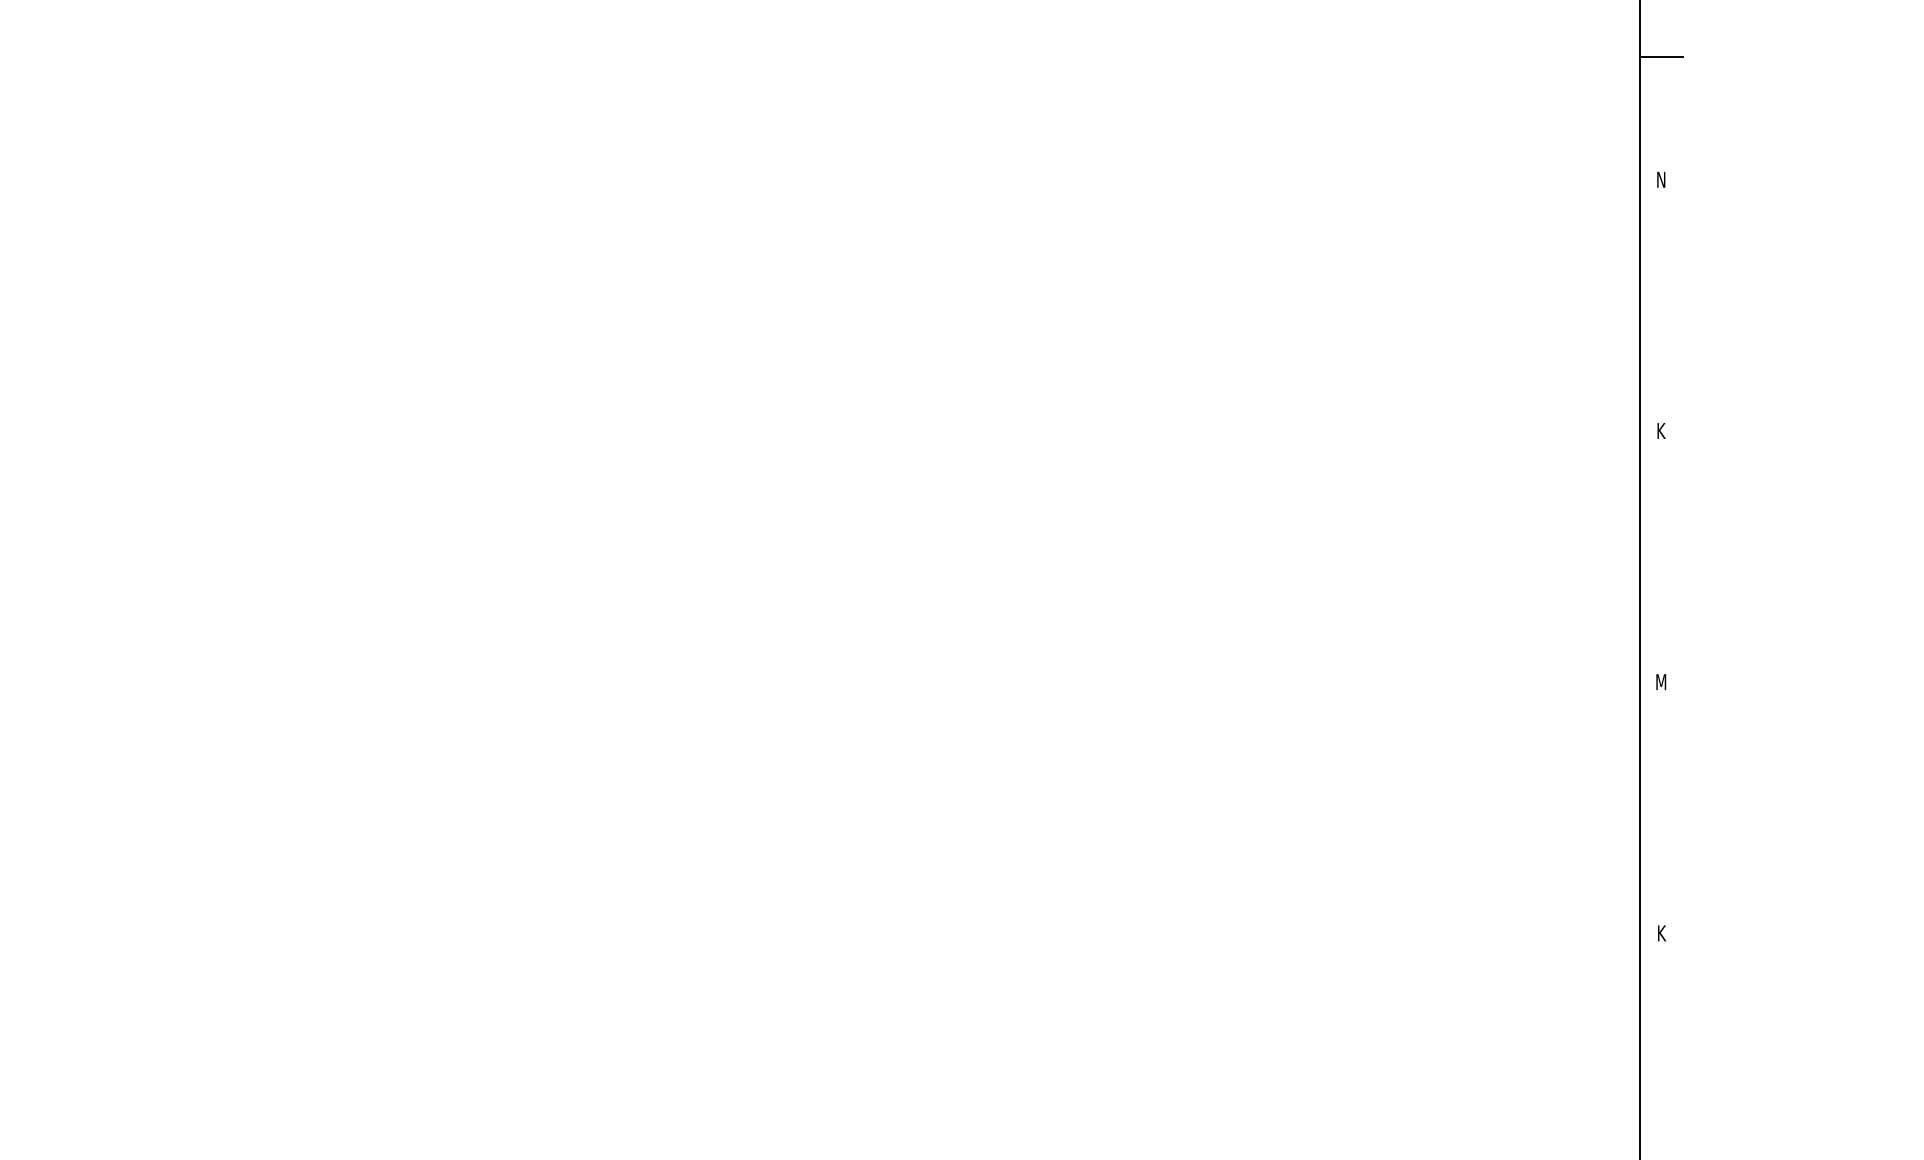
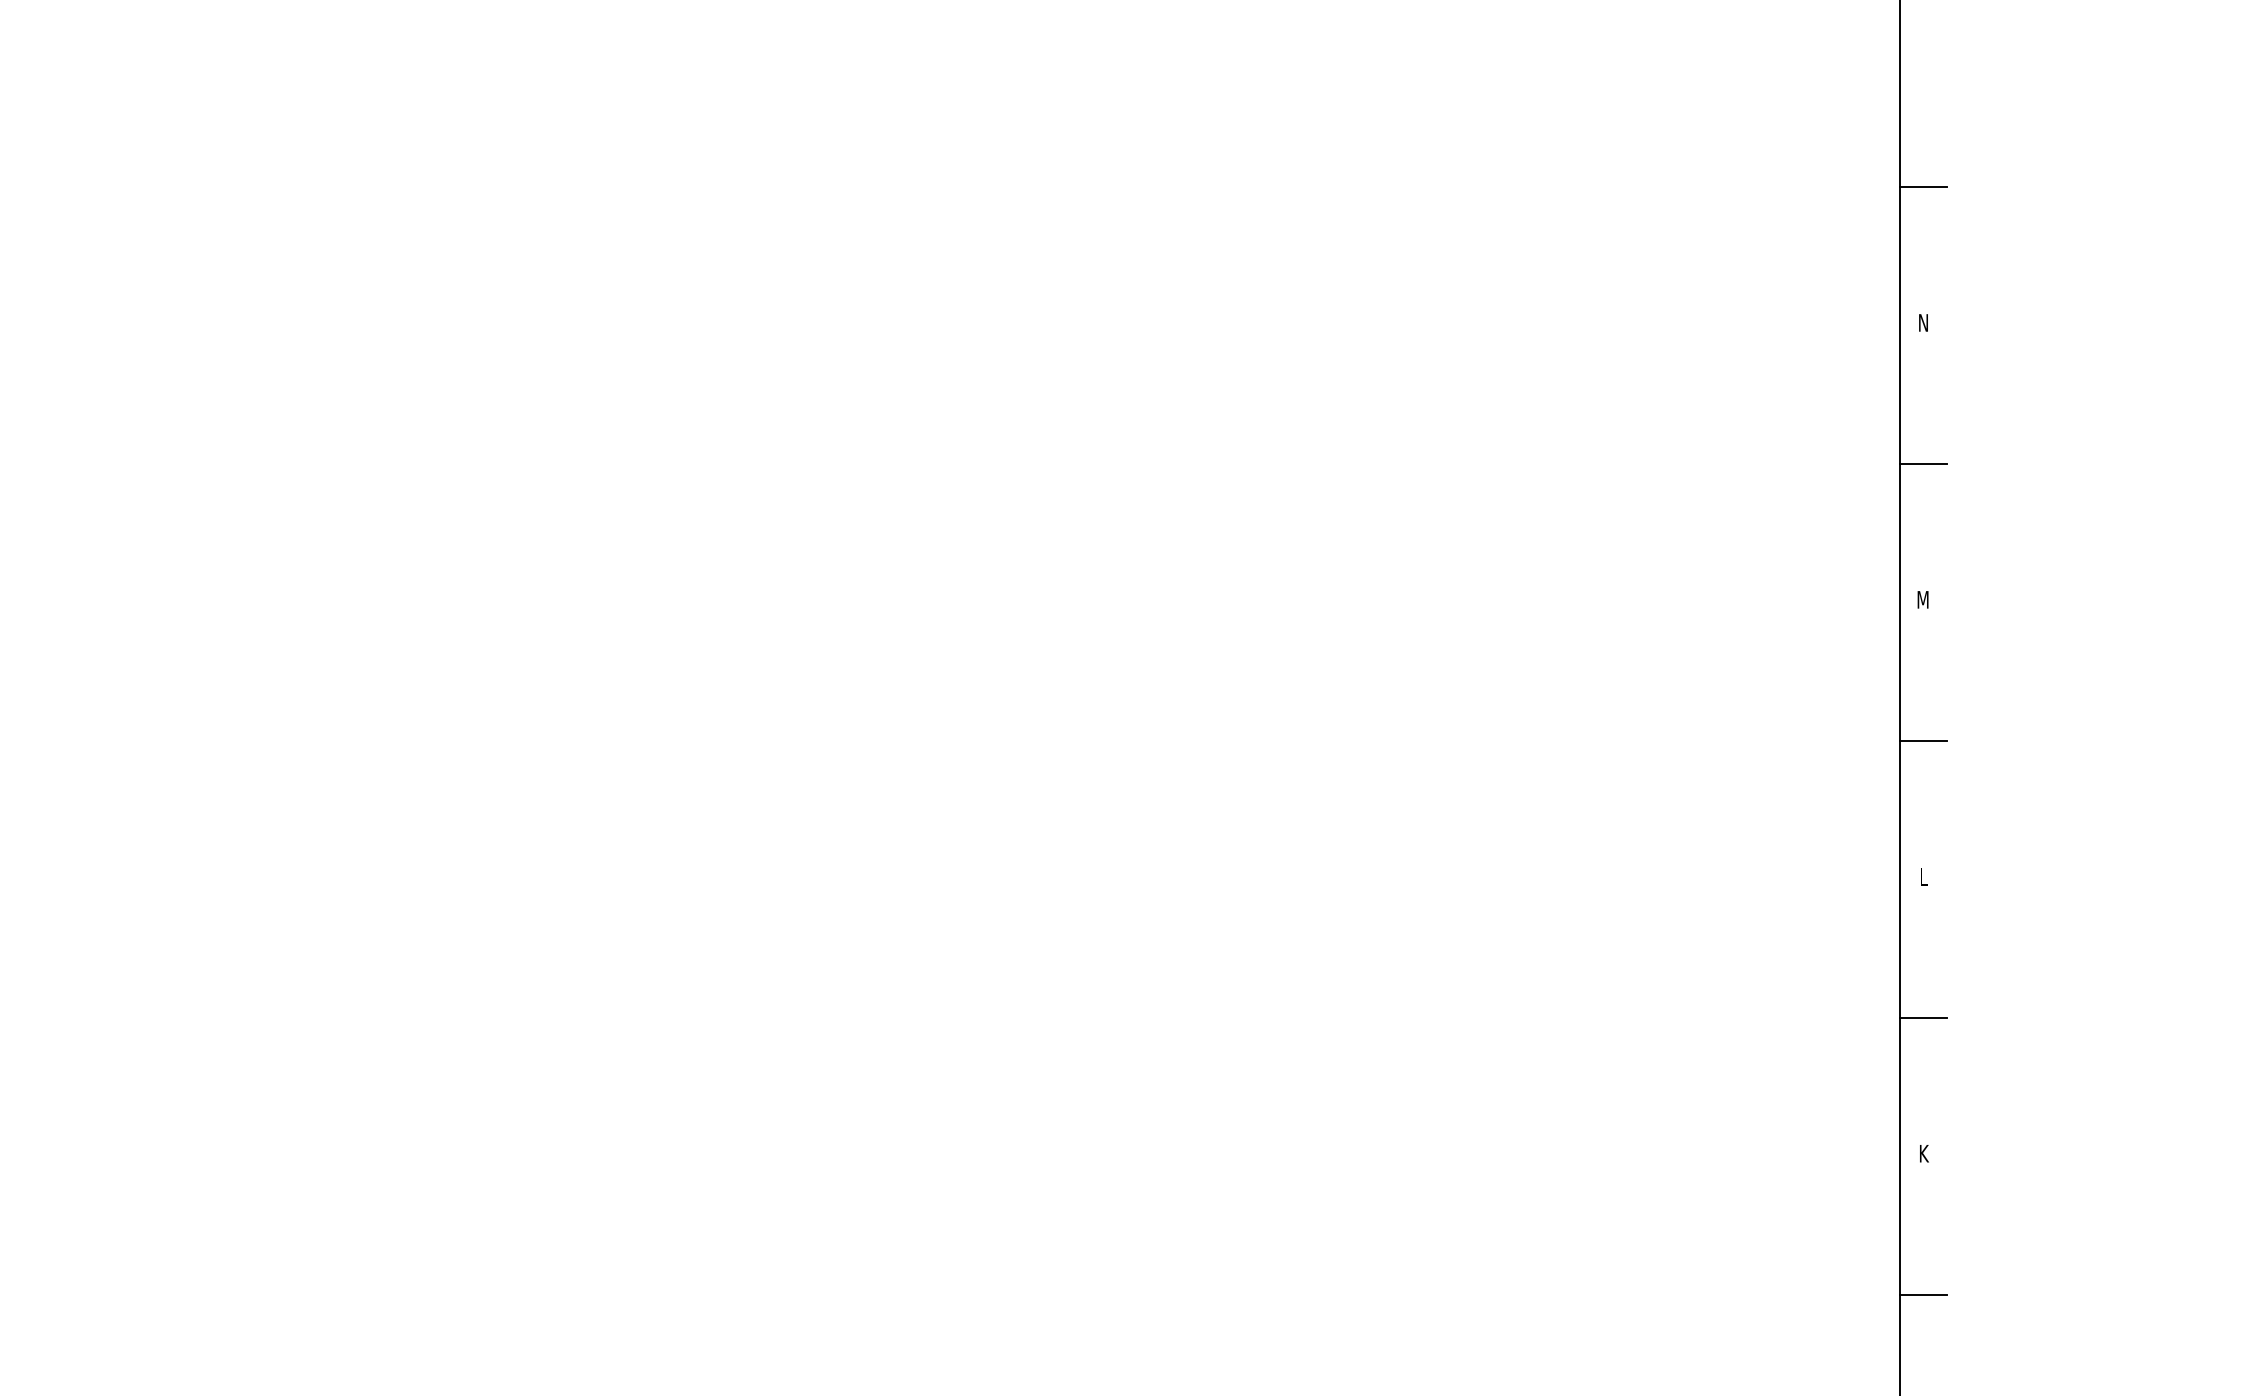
line: (1661, 308) -> (1923, 464), added
text: (1660, 430) -> (1922, 599), K -> M
line: (1661, 558) -> (1923, 740), added
text: (1661, 681) -> (1923, 876), M -> L
line: (1661, 809) -> (1923, 1017), added
line: (1661, 1061) -> (1923, 1294), added

